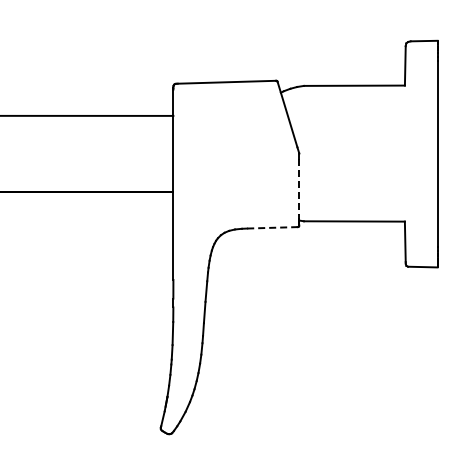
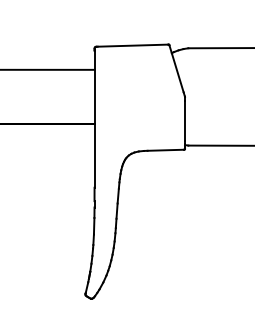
line: (299, 187) -> (185, 121), dashed -> solid
line: (272, 227) -> (165, 150), dashed -> solid

